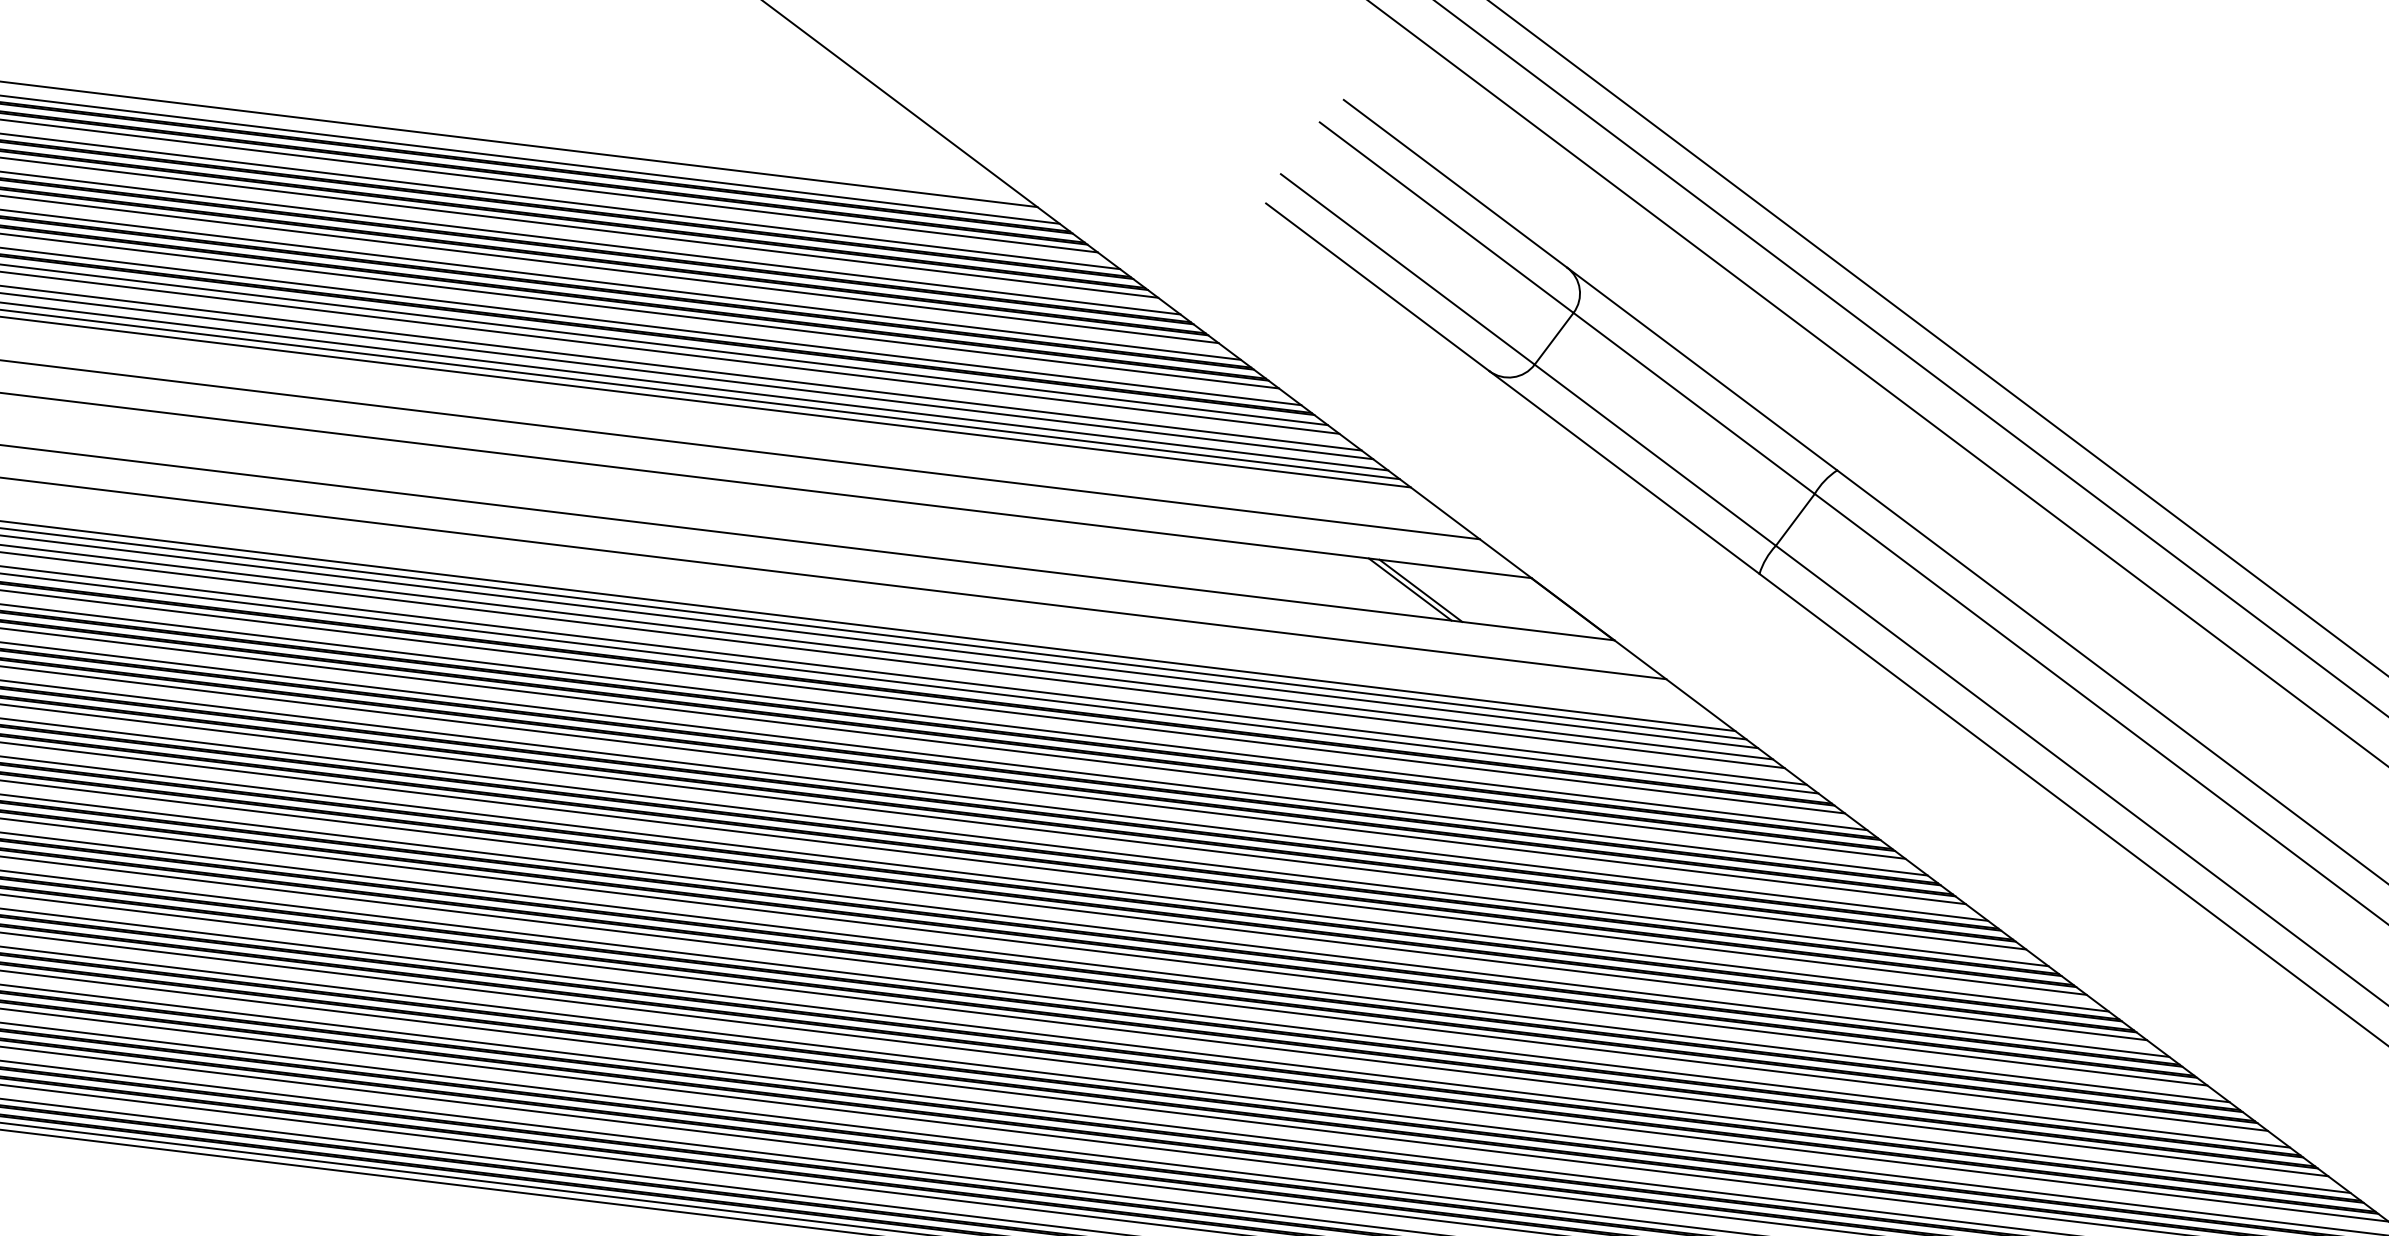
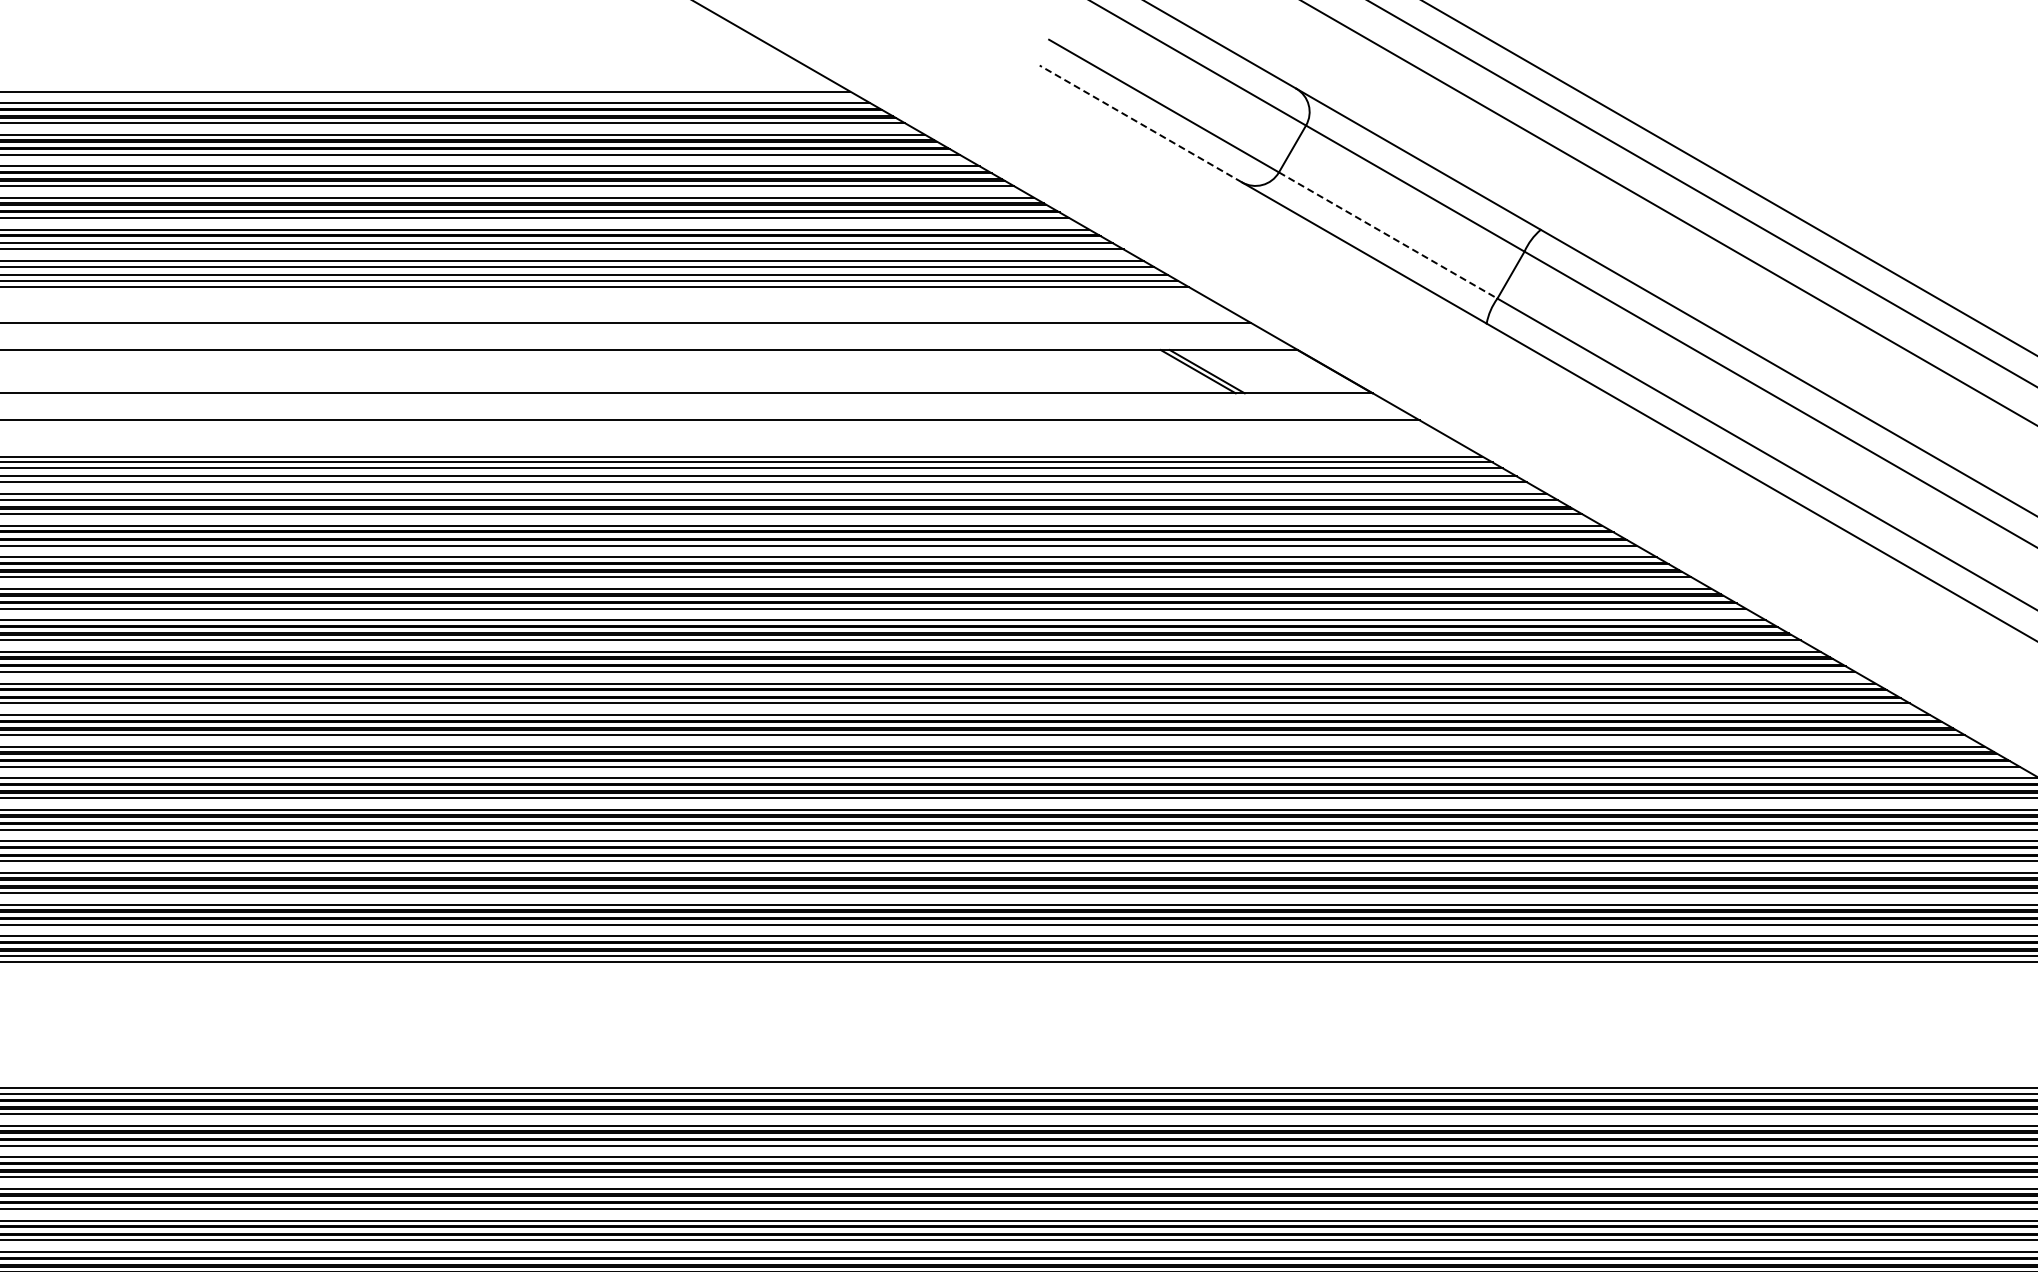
line: (1377, 286) -> (1140, 123), solid -> dashed
line: (1655, 455) -> (1388, 235), solid -> dashed

